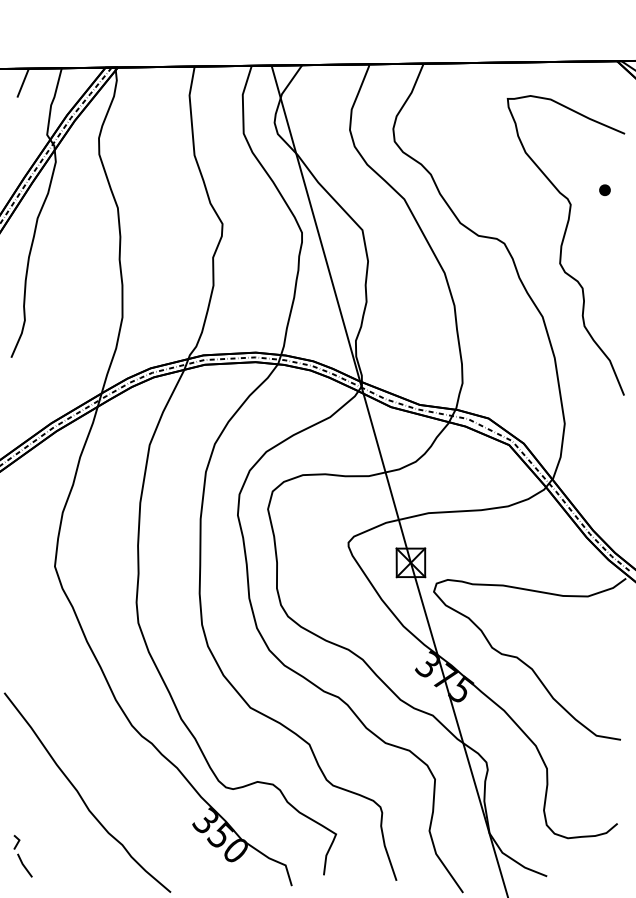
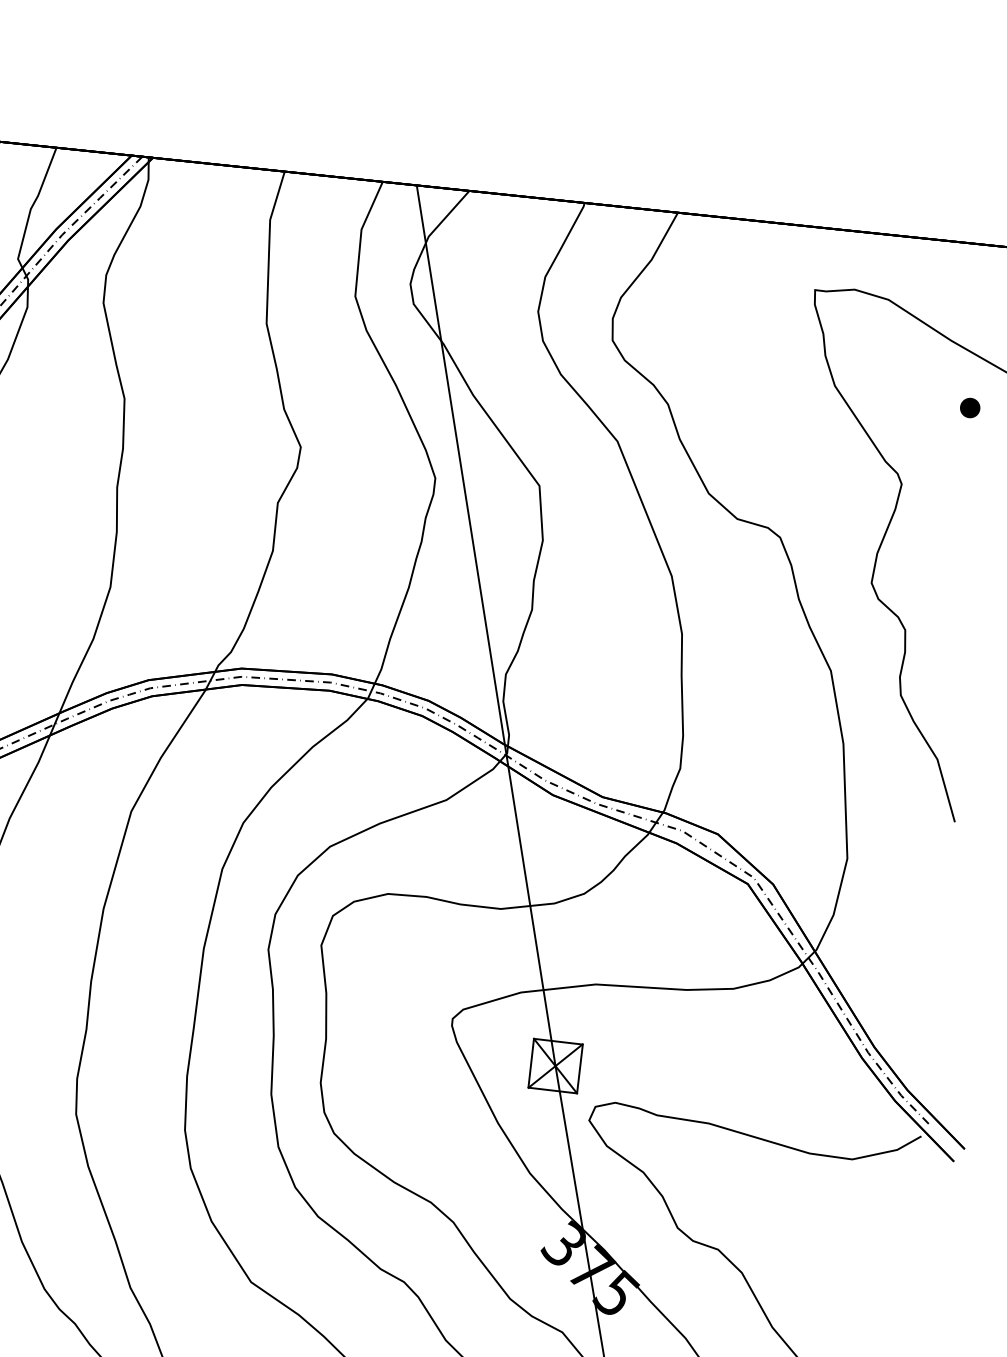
part: (604, 189) -> (969, 406), moved

